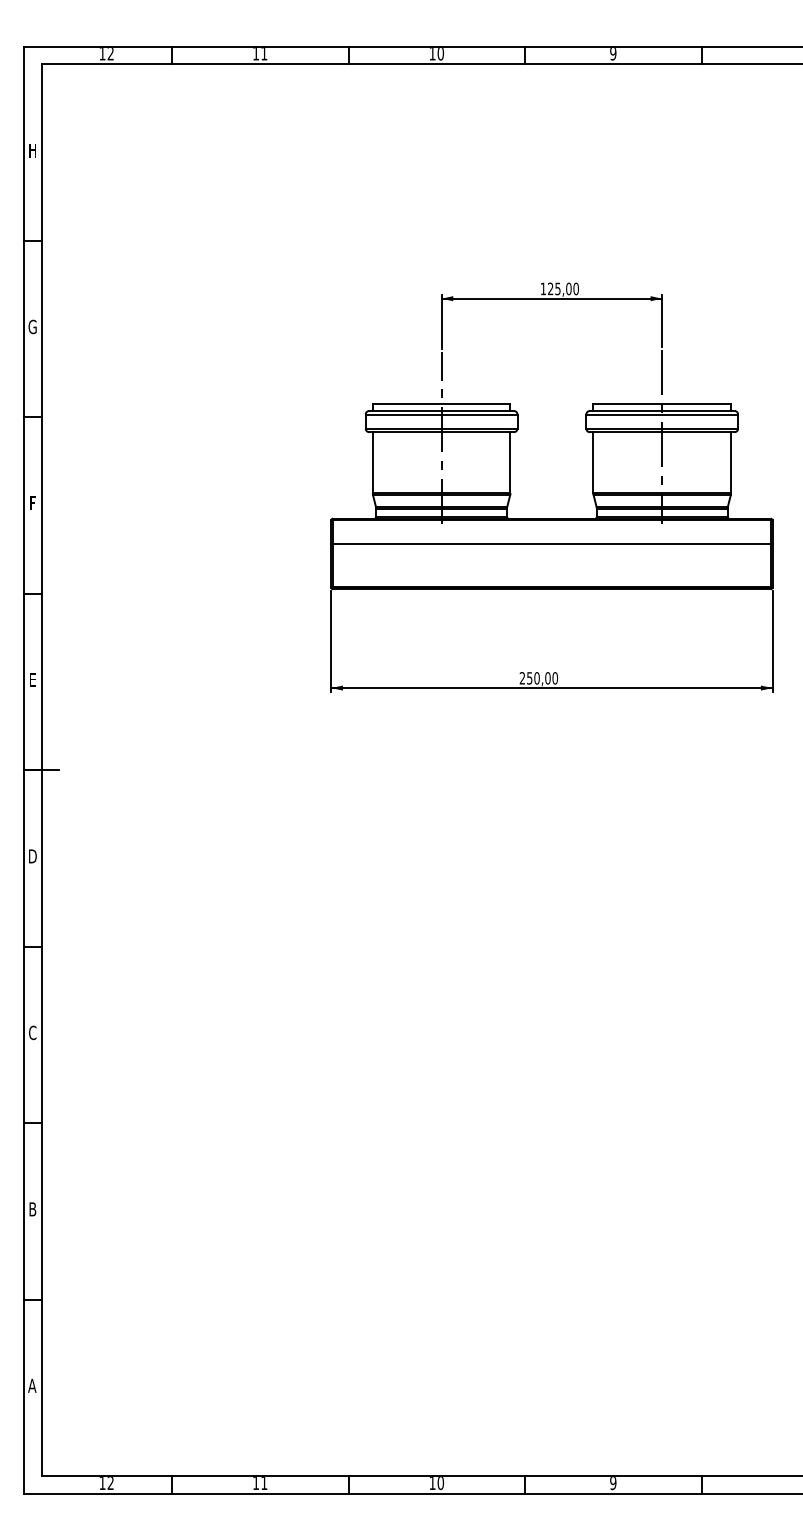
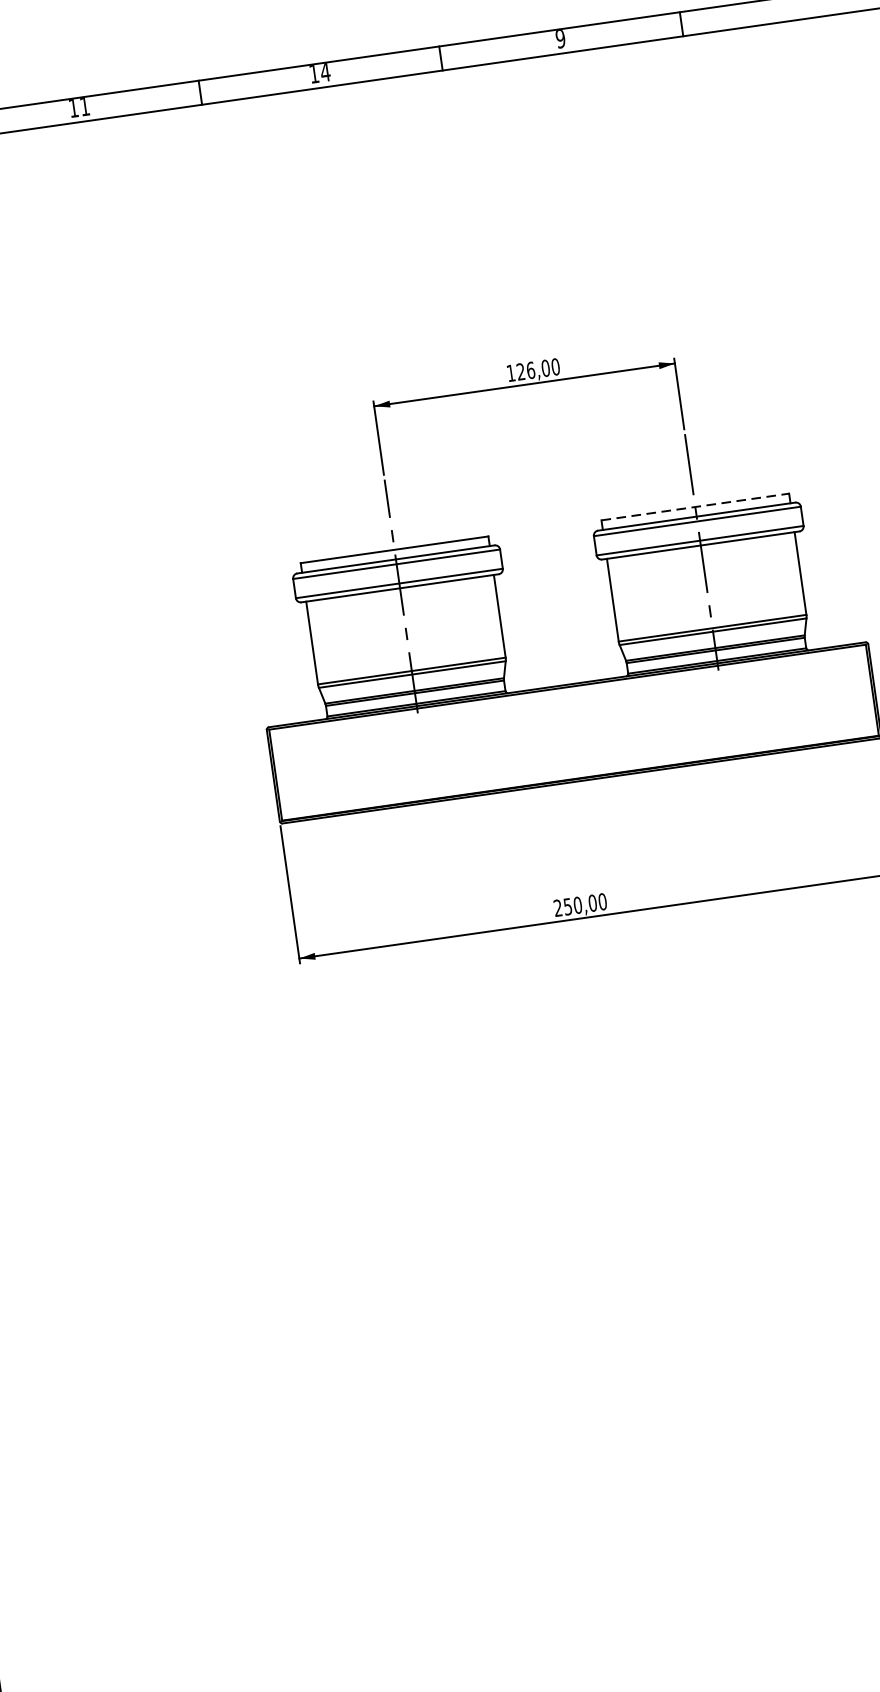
text: (440, 54) -> (325, 73), 10 -> 14
text: (557, 288) -> (530, 369), 125,00 -> 126,00
line: (662, 403) -> (695, 506), solid -> dashed
line: (551, 543) -> (571, 718), removed

